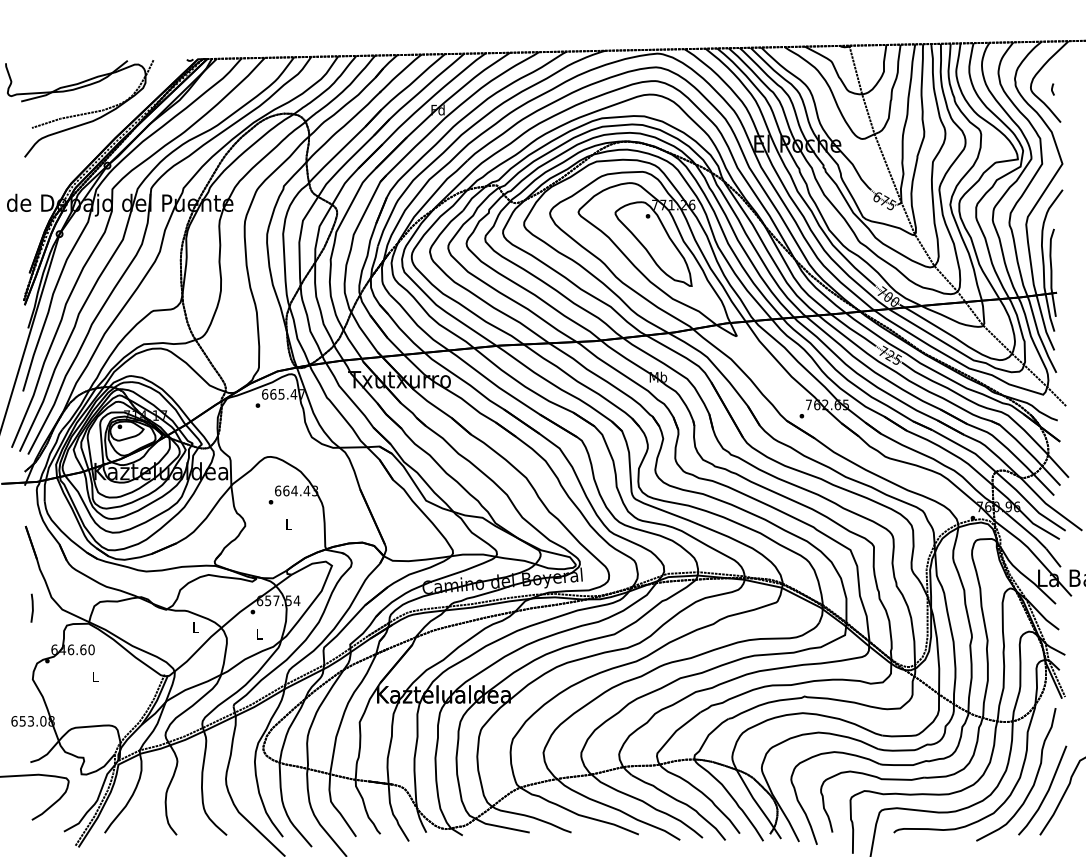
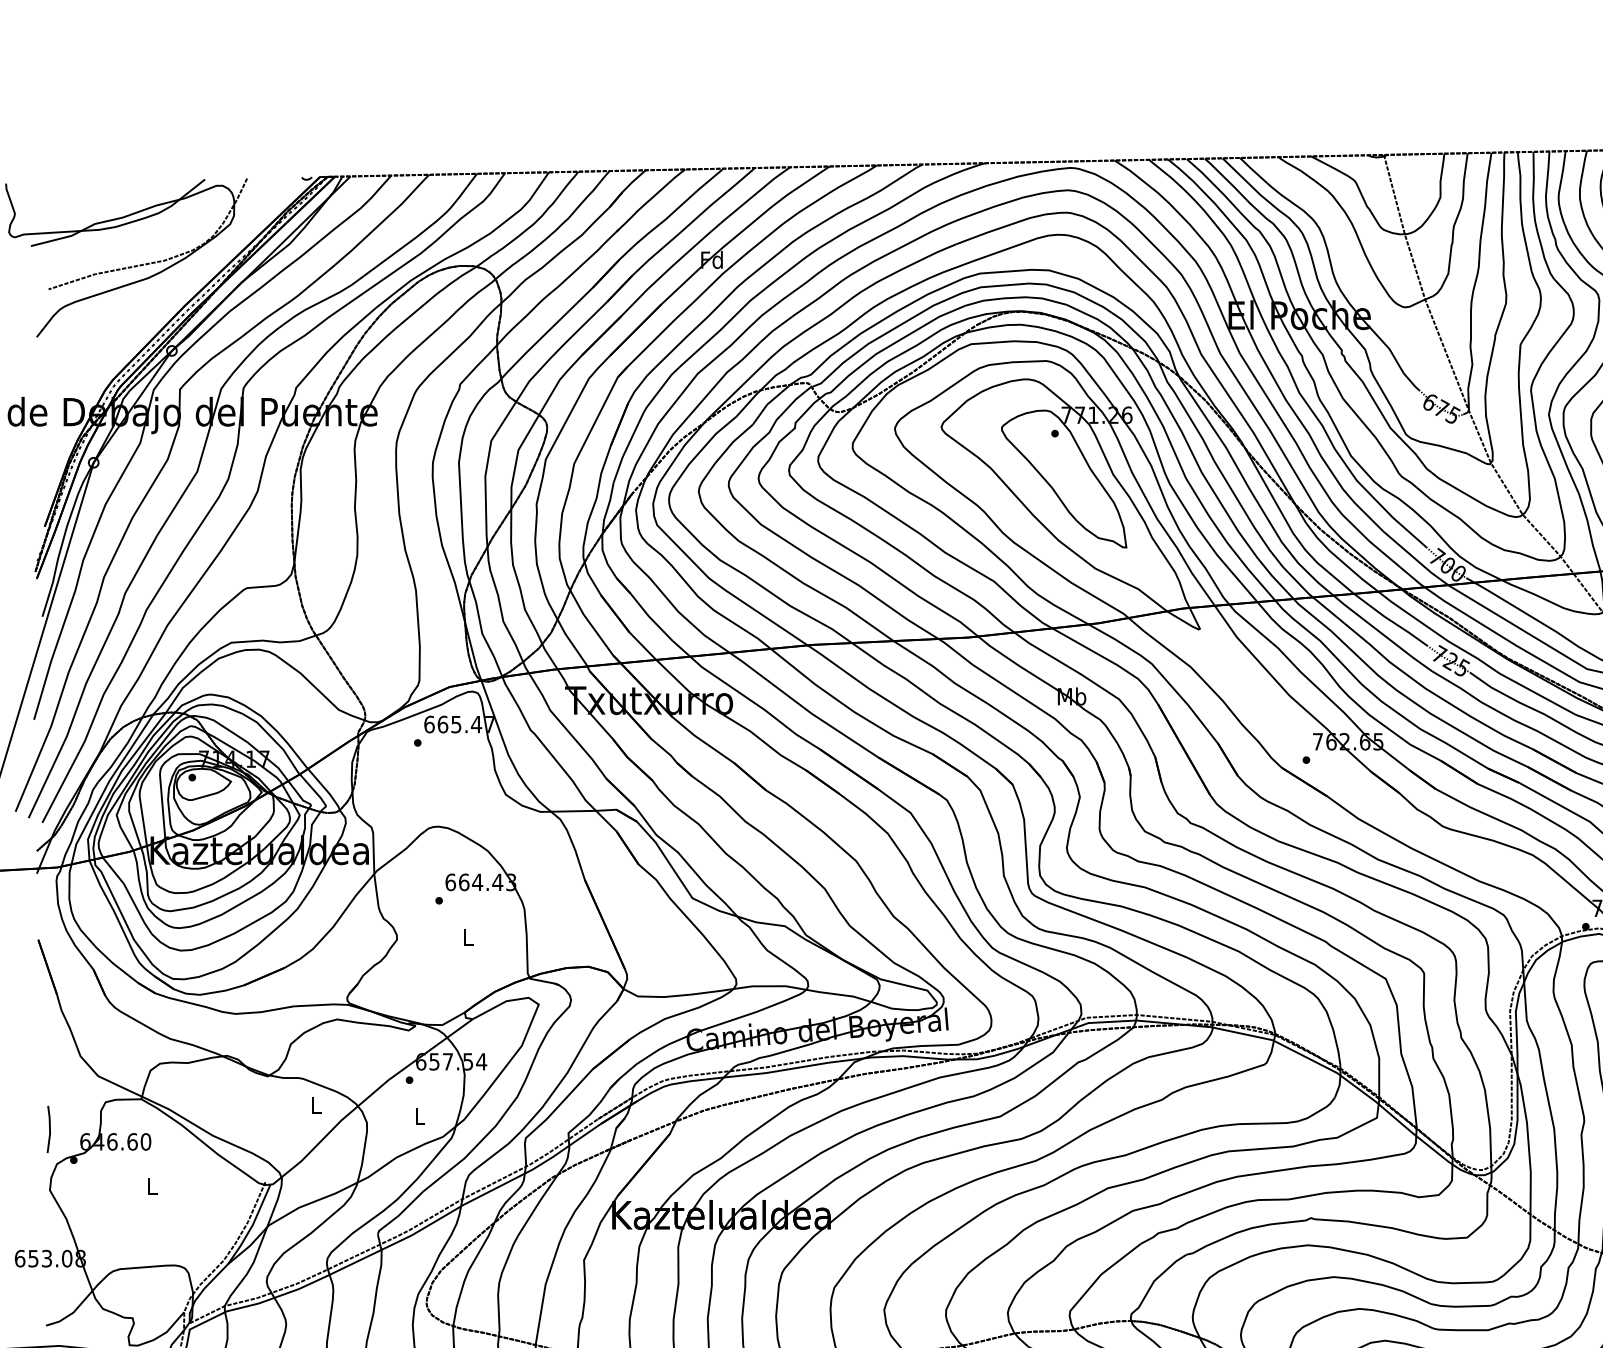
line: (31, 607) -> (47, 1128), moved

